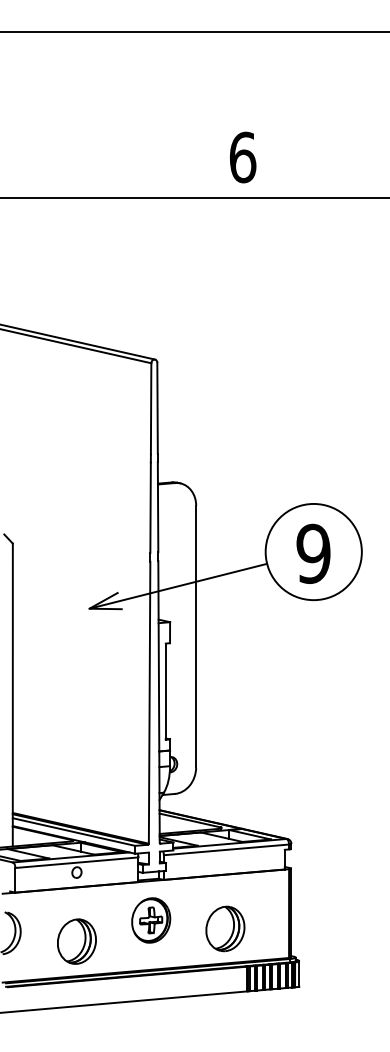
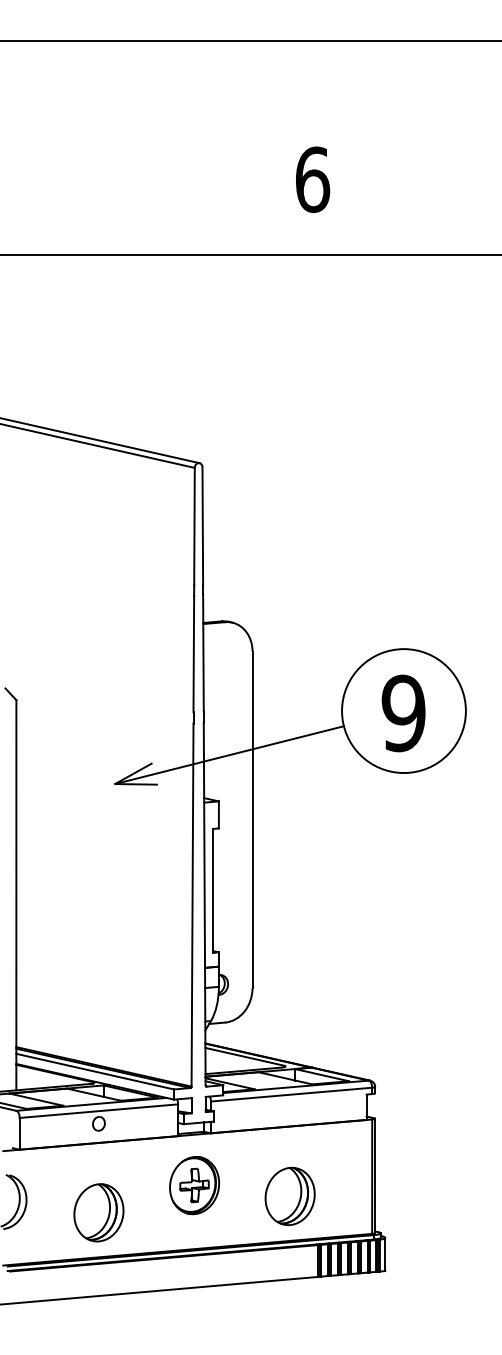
text: (243, 157) -> (313, 179), moved

